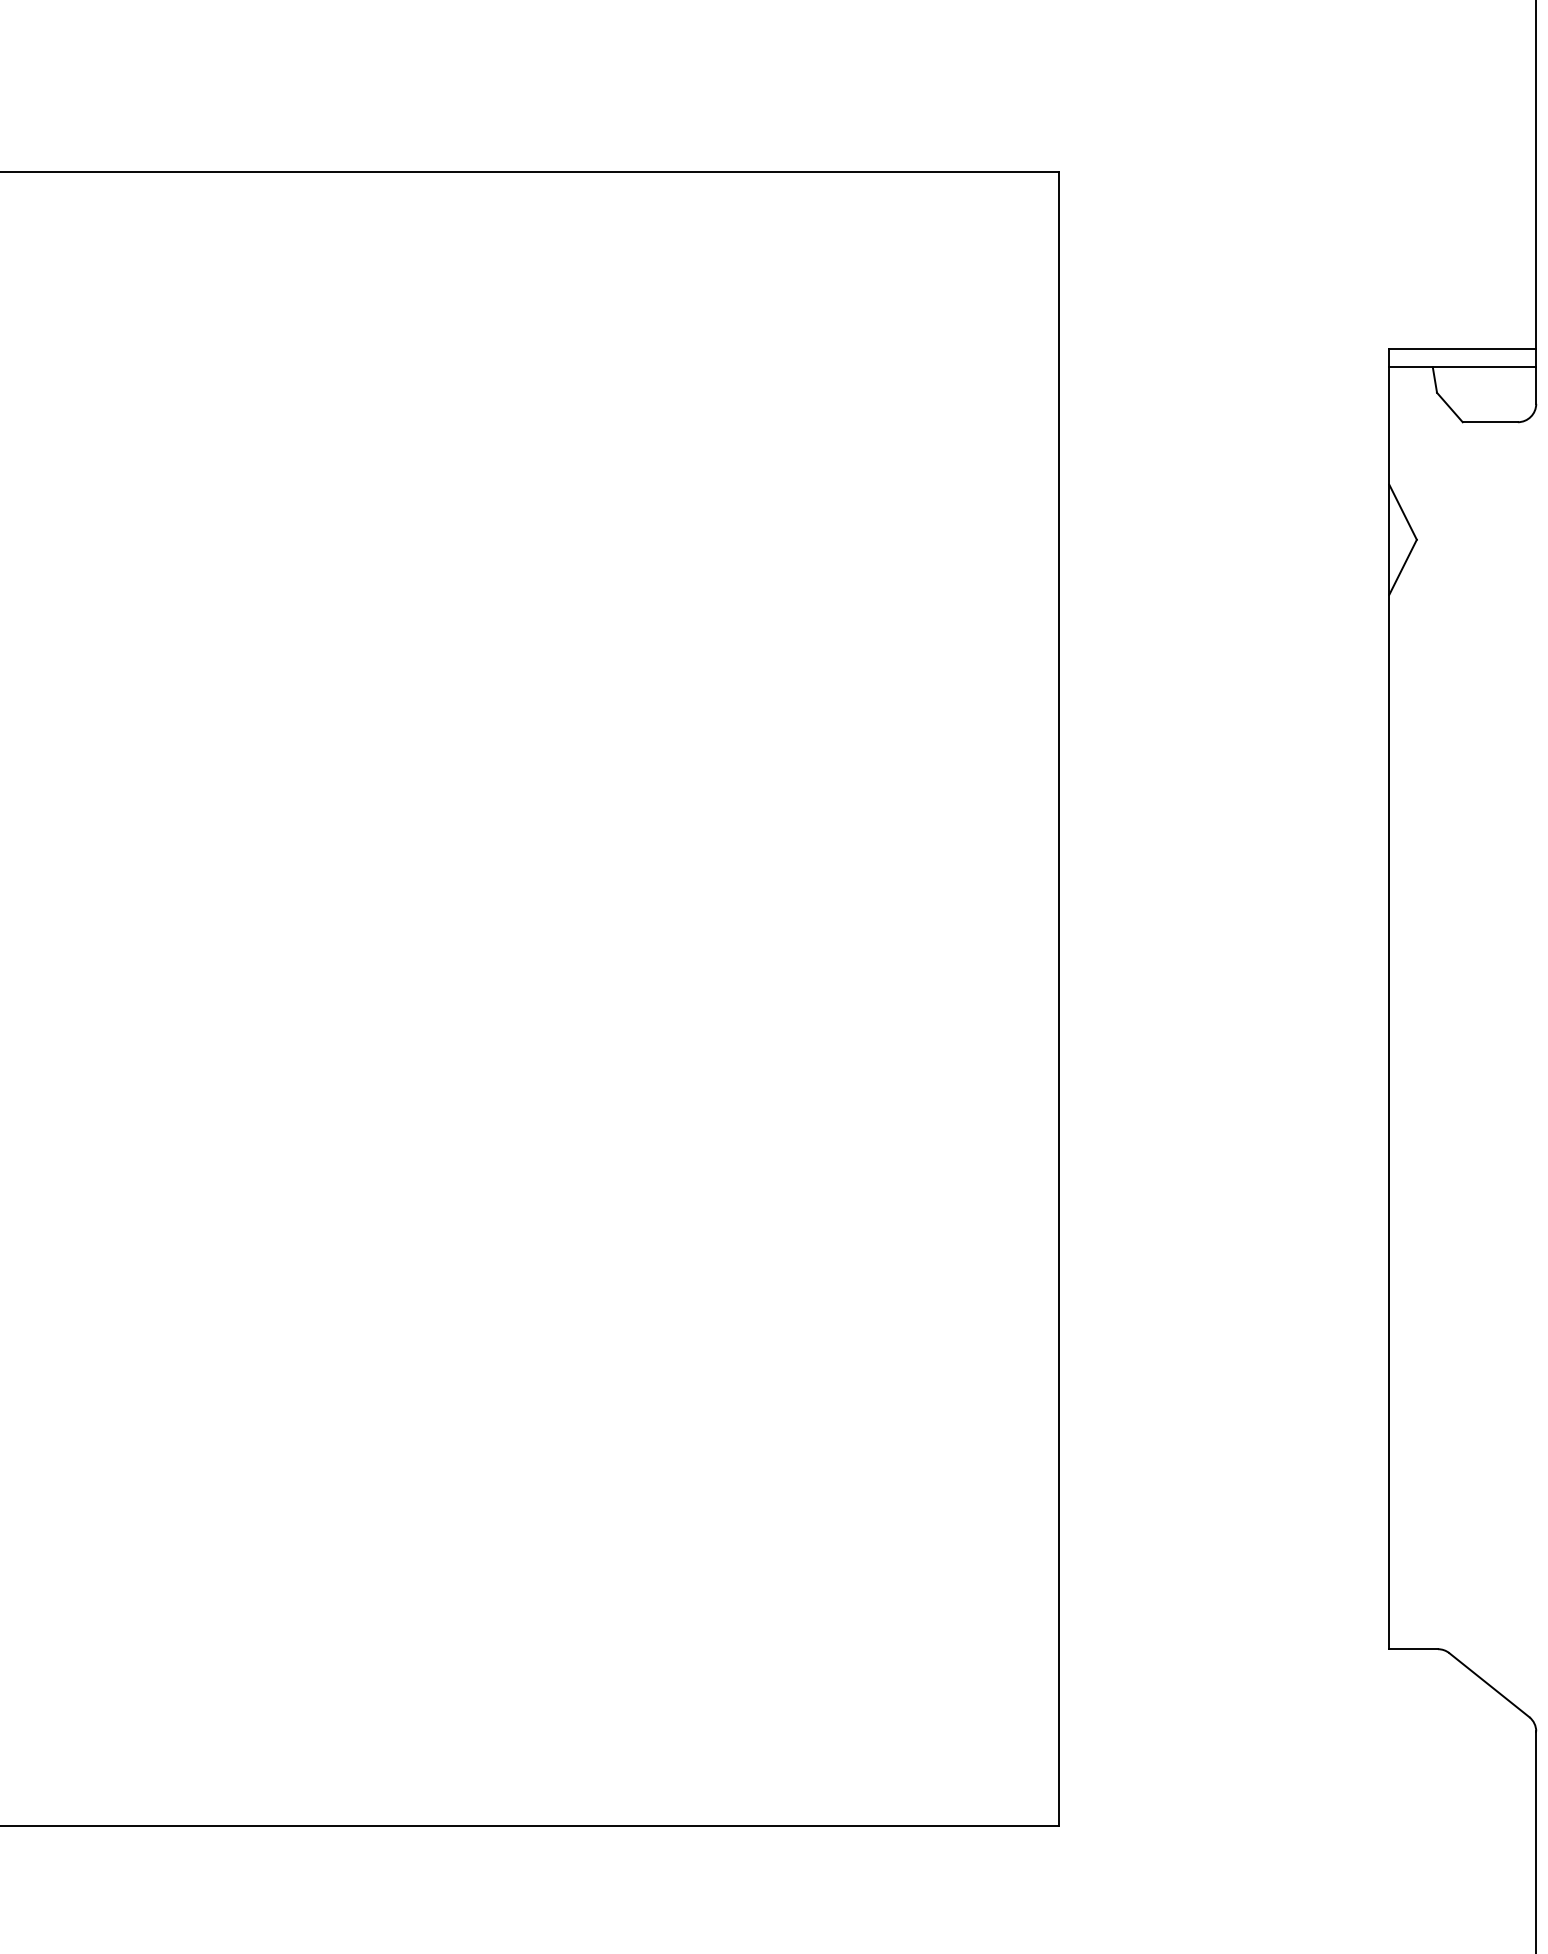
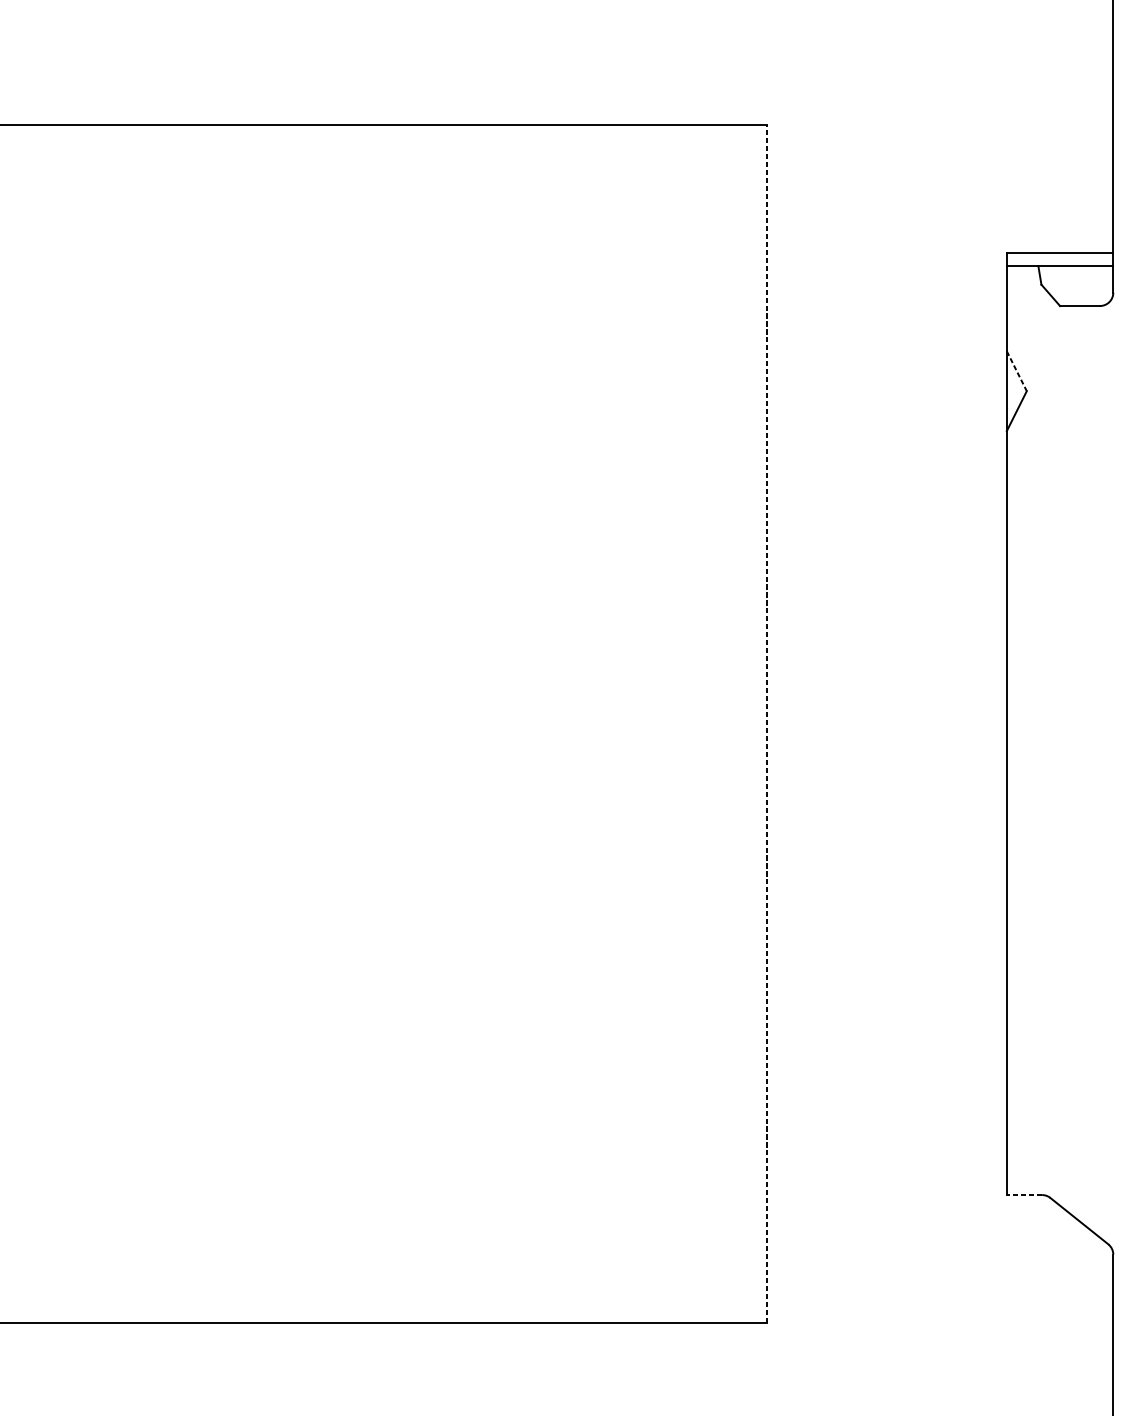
line: (1403, 512) -> (1017, 371), solid -> dashed
line: (1058, 998) -> (767, 723), solid -> dashed
line: (1413, 1649) -> (1024, 1195), solid -> dashed

